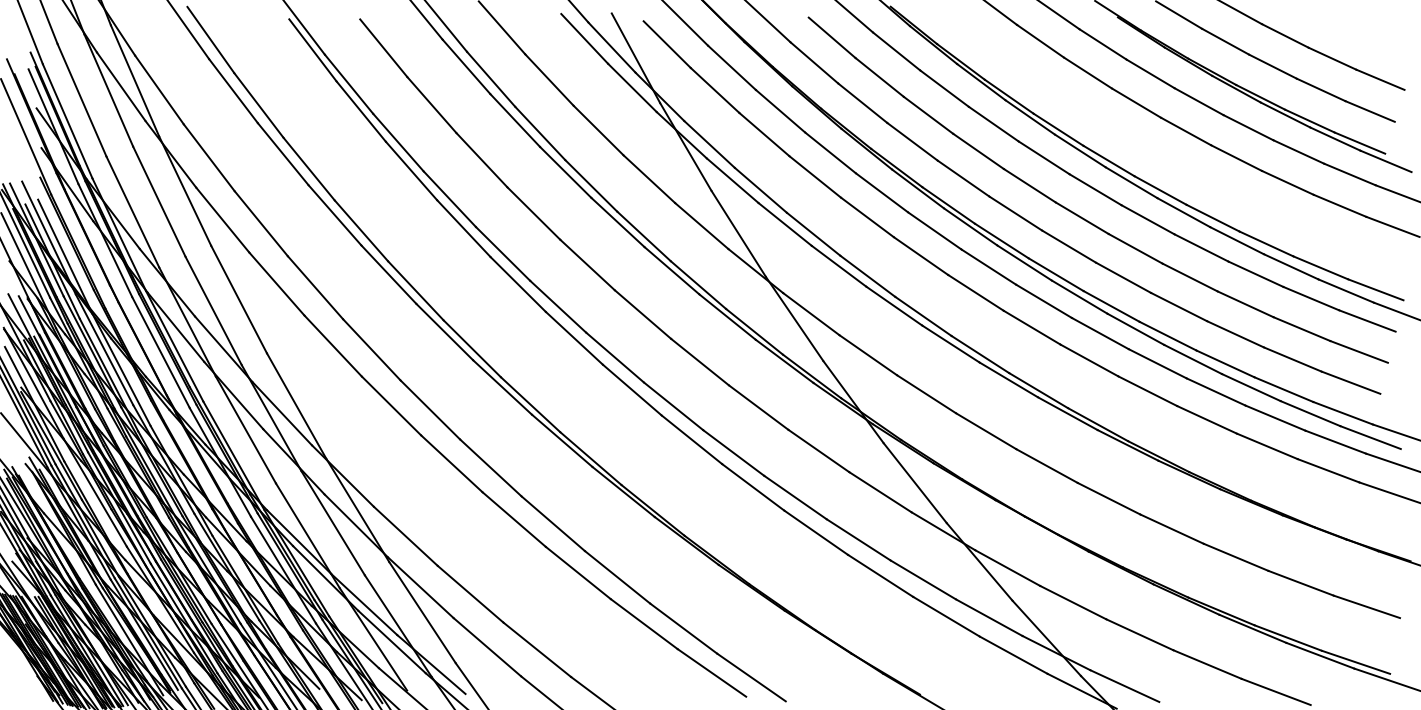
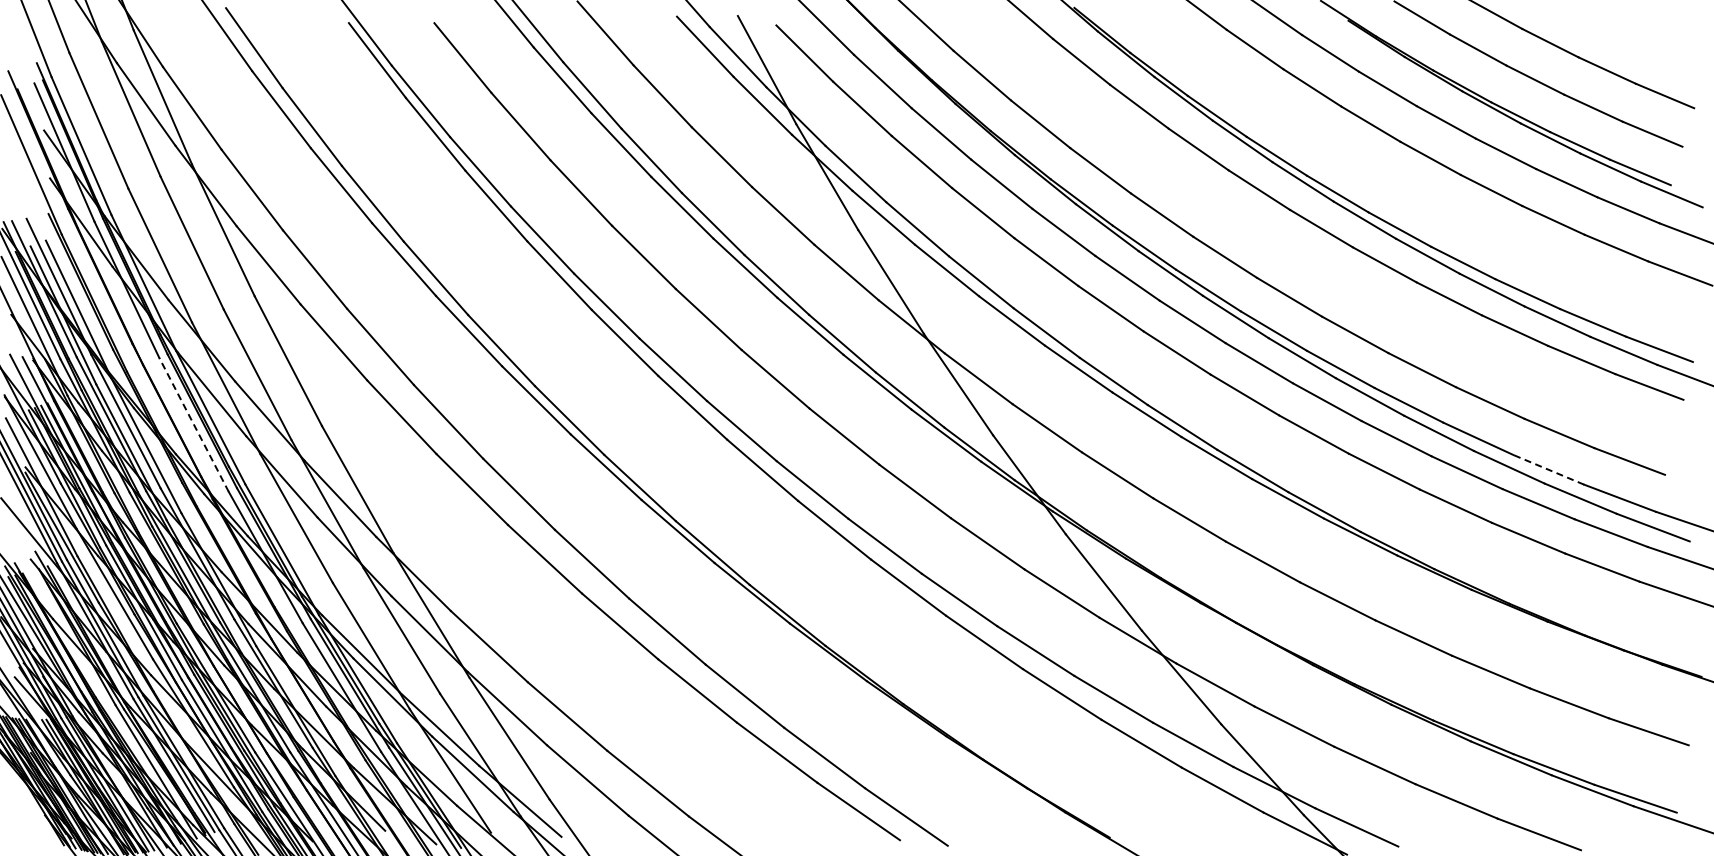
part: (1080, 216) -> (1303, 260), removed
line: (160, 352) -> (193, 424), solid -> dashed
line: (1283, 389) -> (1548, 469), solid -> dashed

